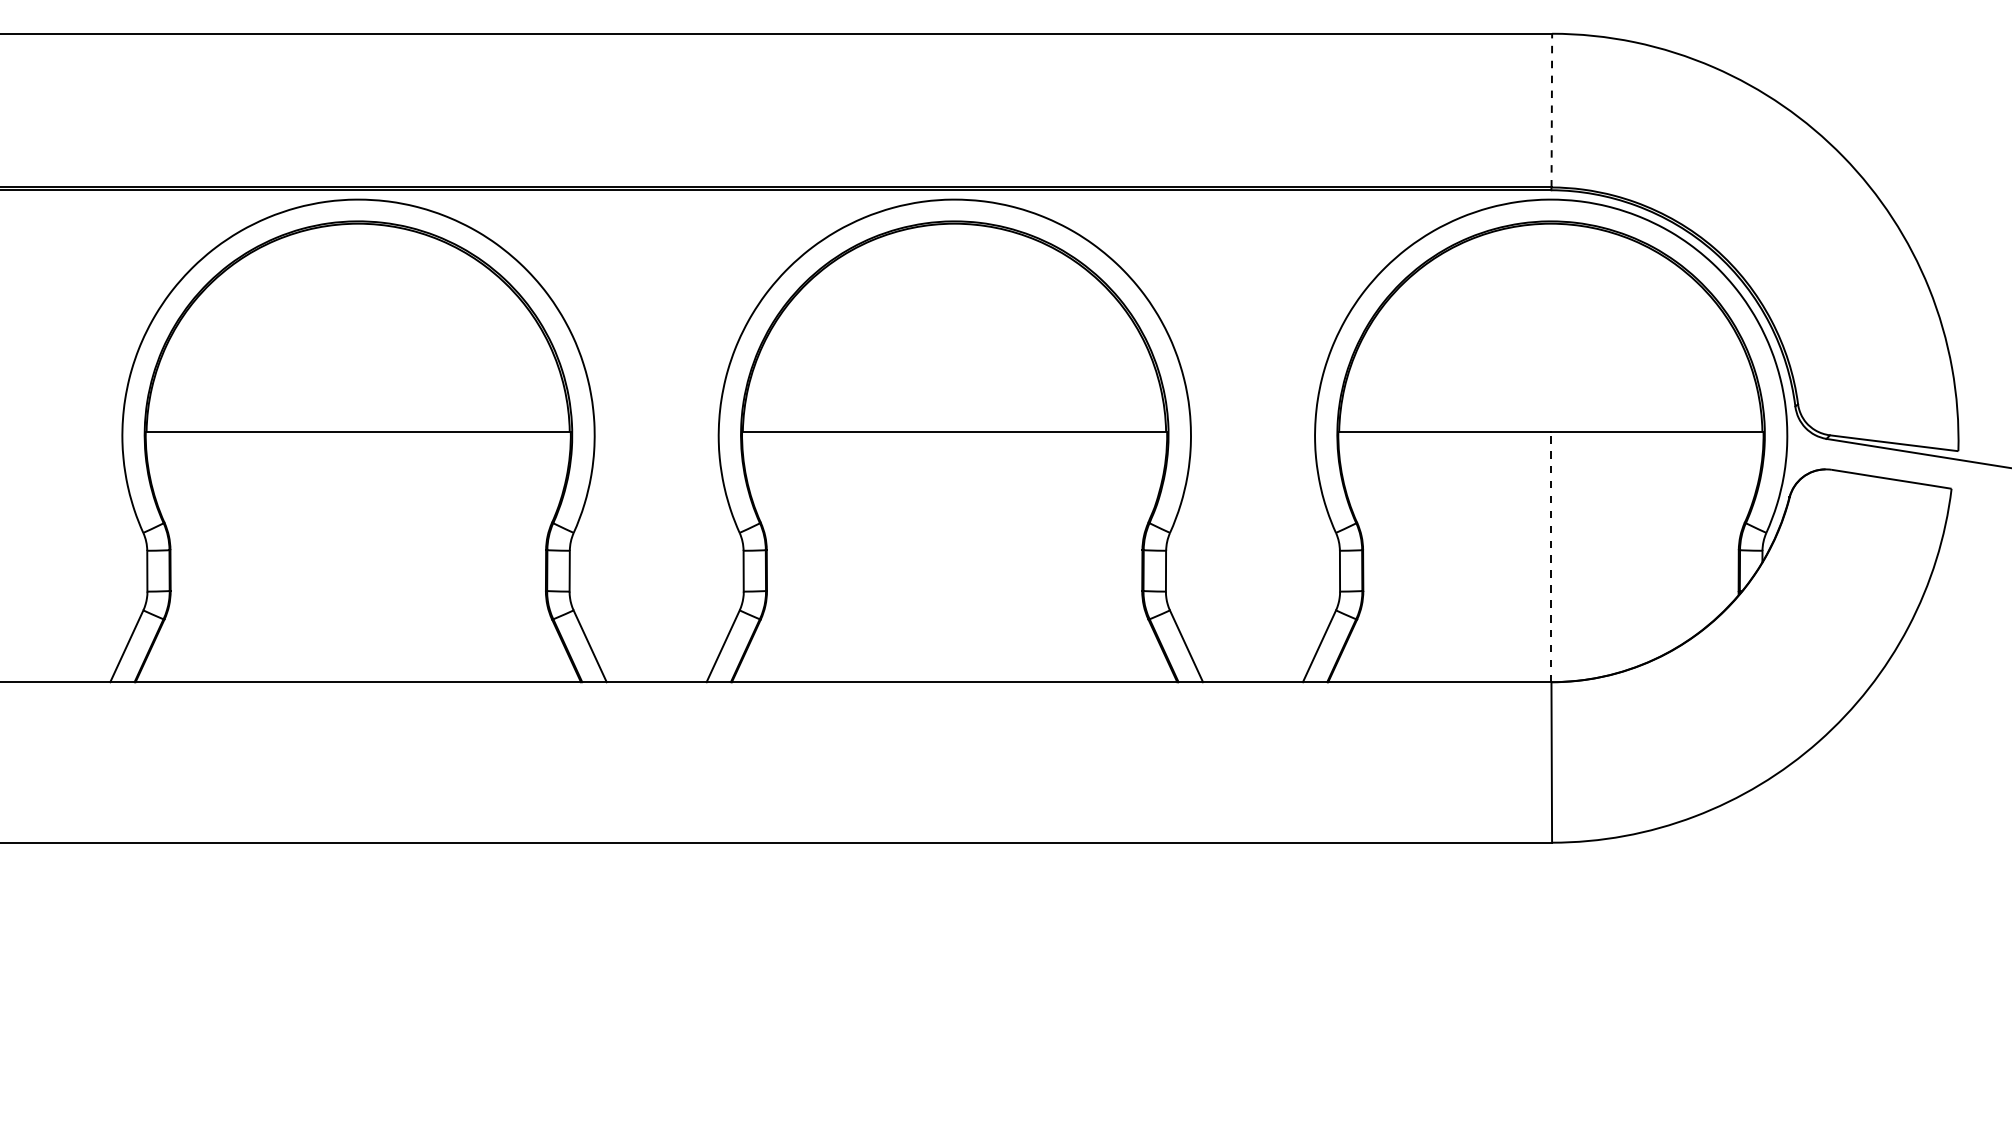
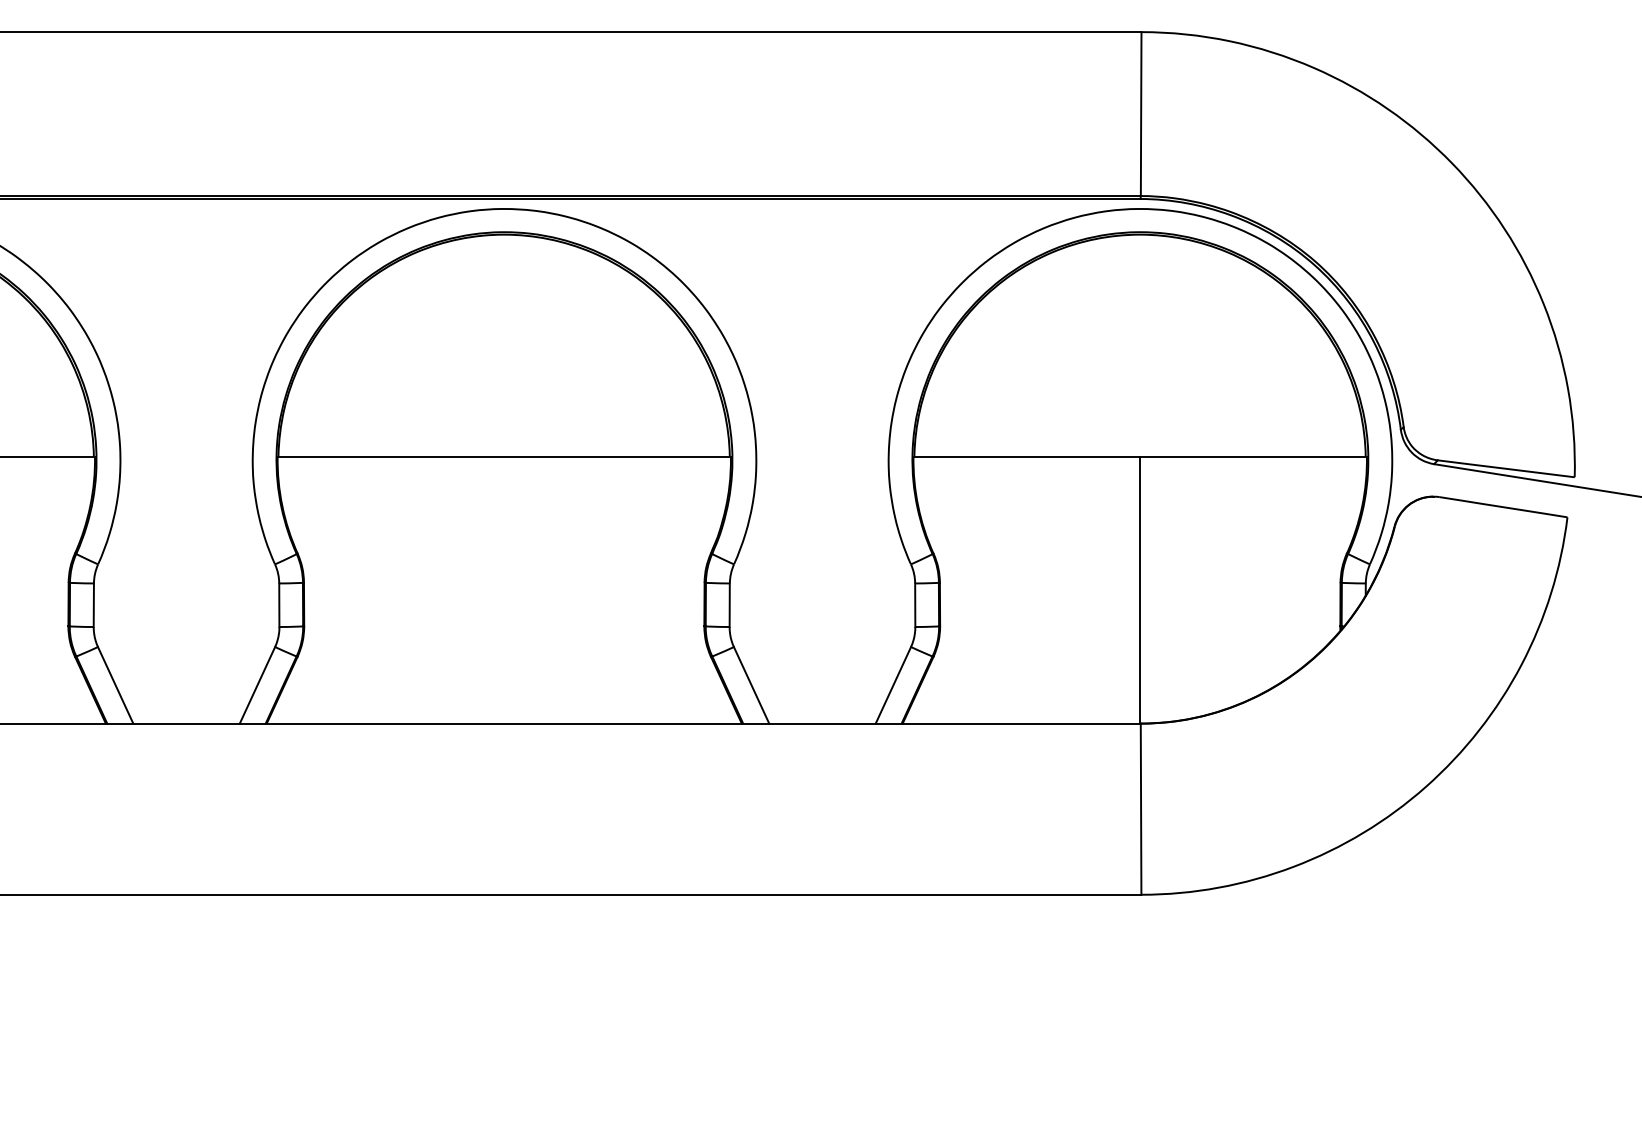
line: (1551, 110) -> (1140, 113), dashed -> solid
line: (1550, 556) -> (1139, 589), dashed -> solid

